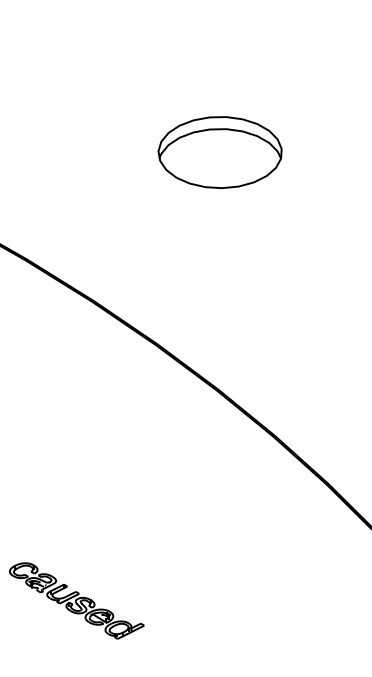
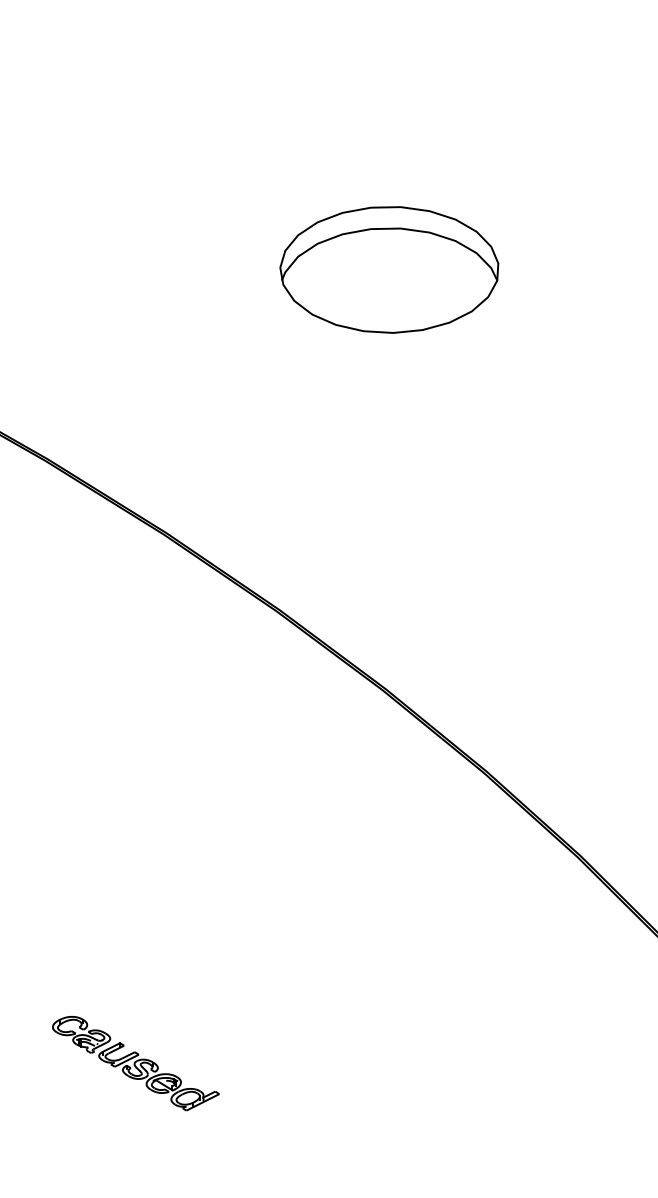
part: (76, 600) -> (135, 1062), size x0.7

